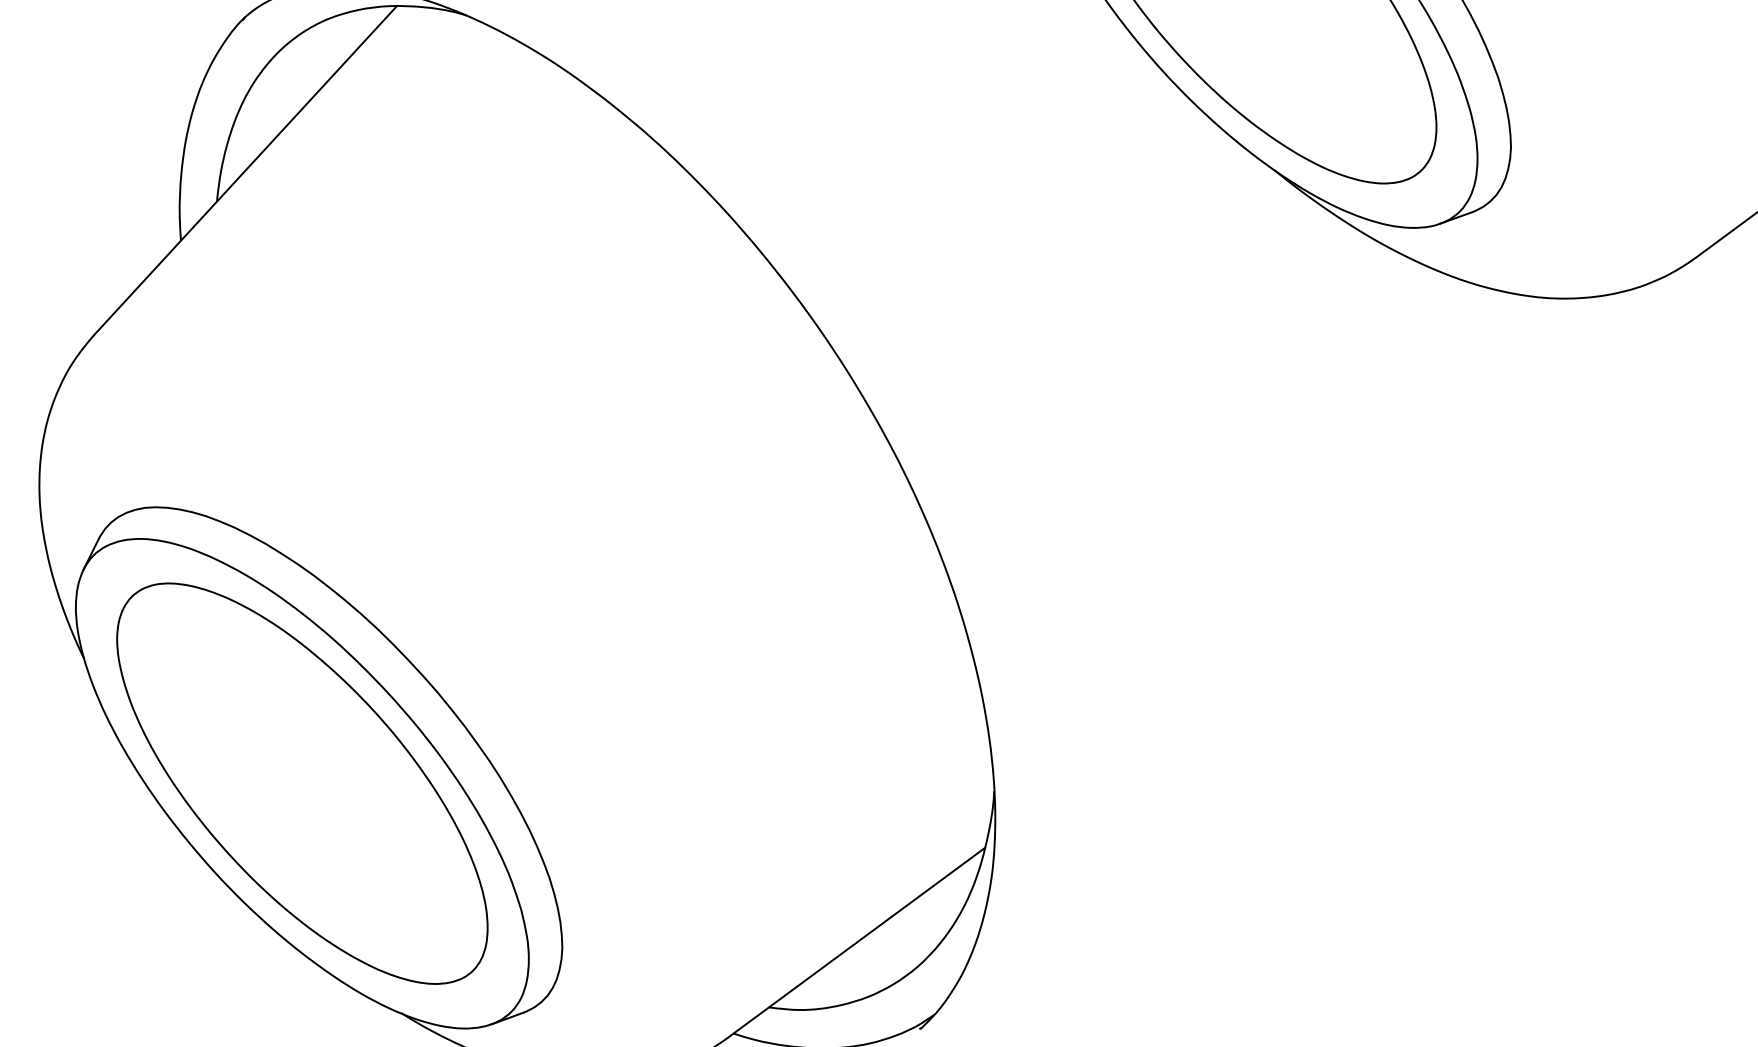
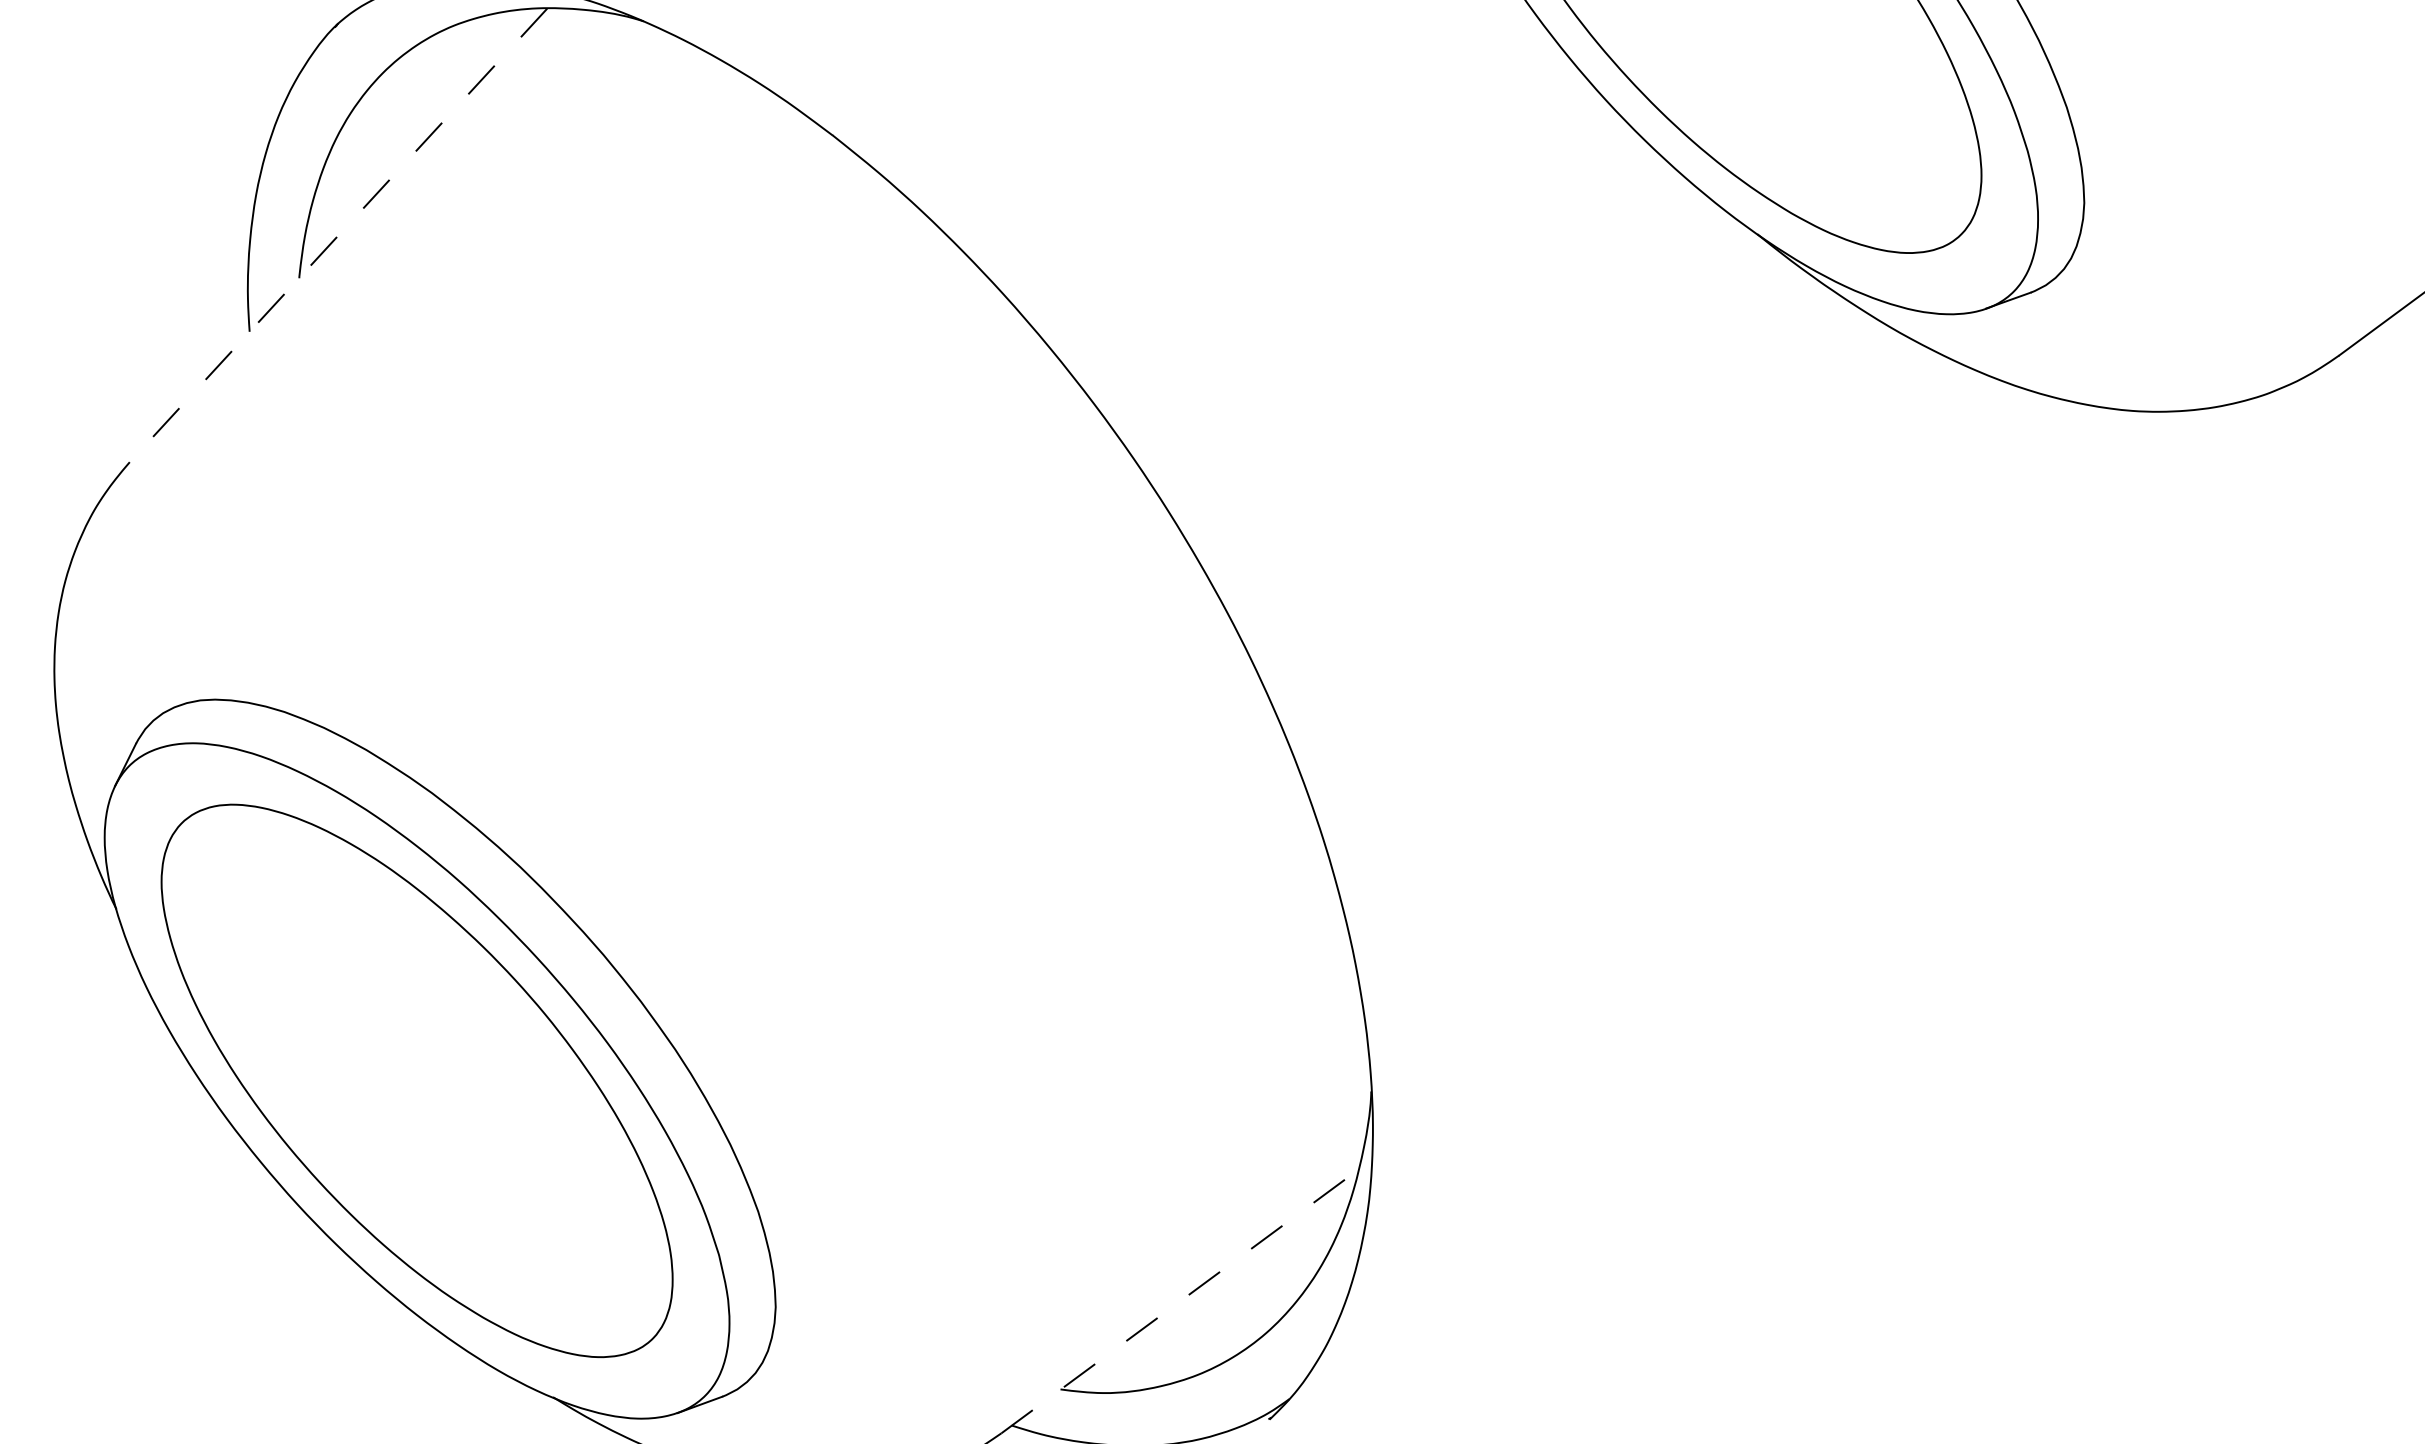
line: (245, 171) -> (338, 236), solid -> dashed
line: (855, 943) -> (1180, 1301), solid -> dashed

